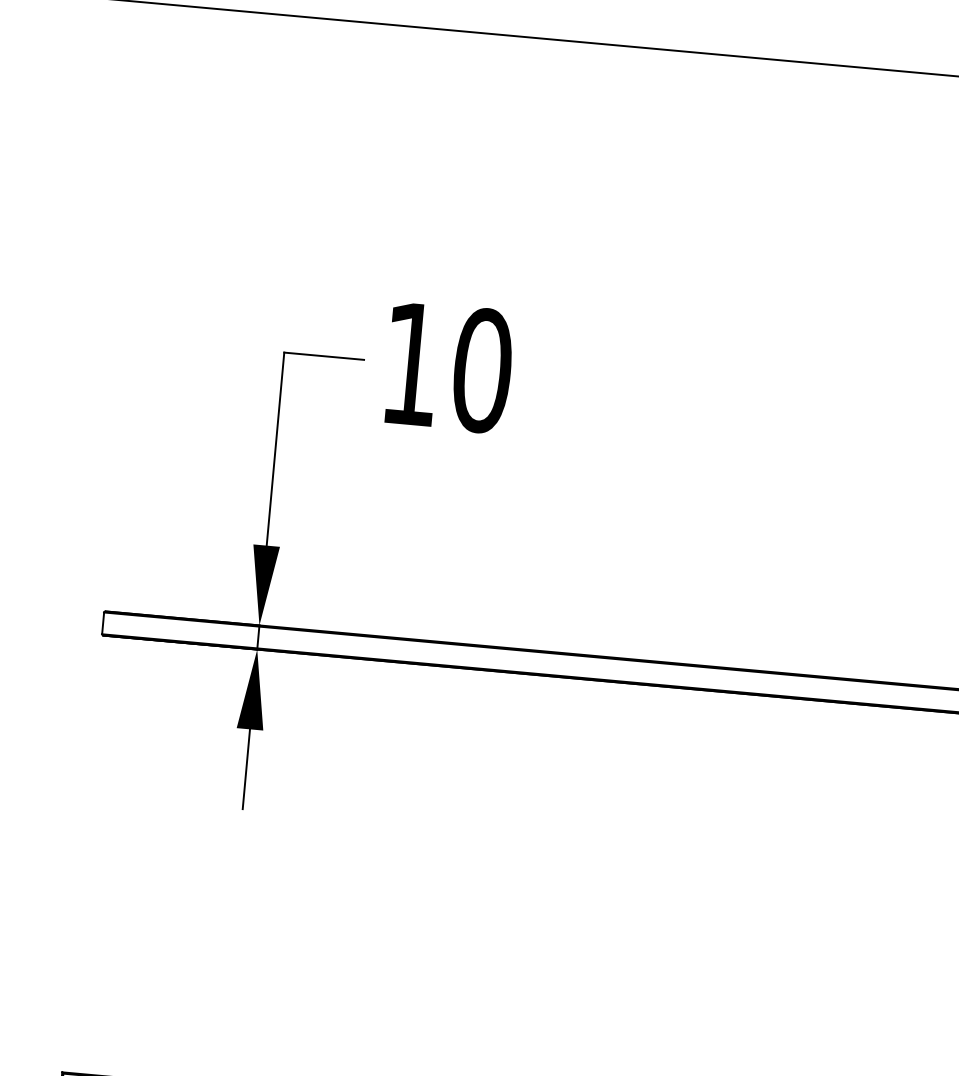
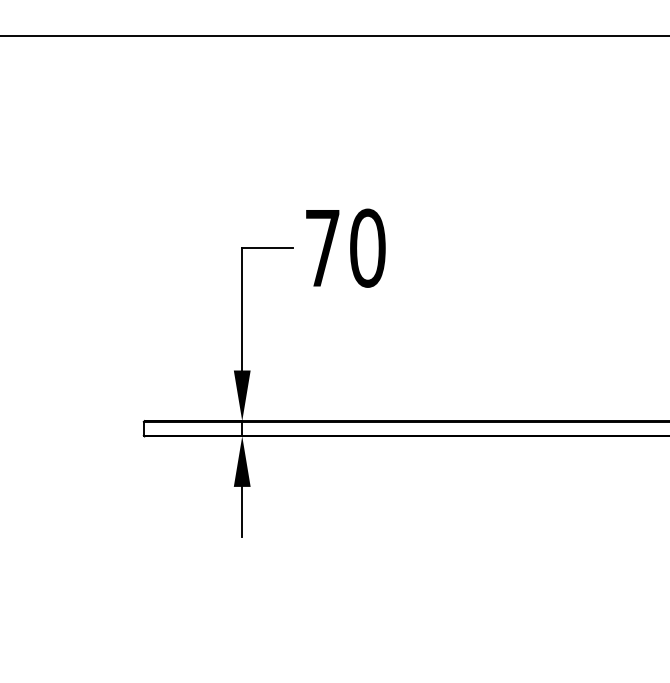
text: (410, 364) -> (322, 248), 10 -> 70

